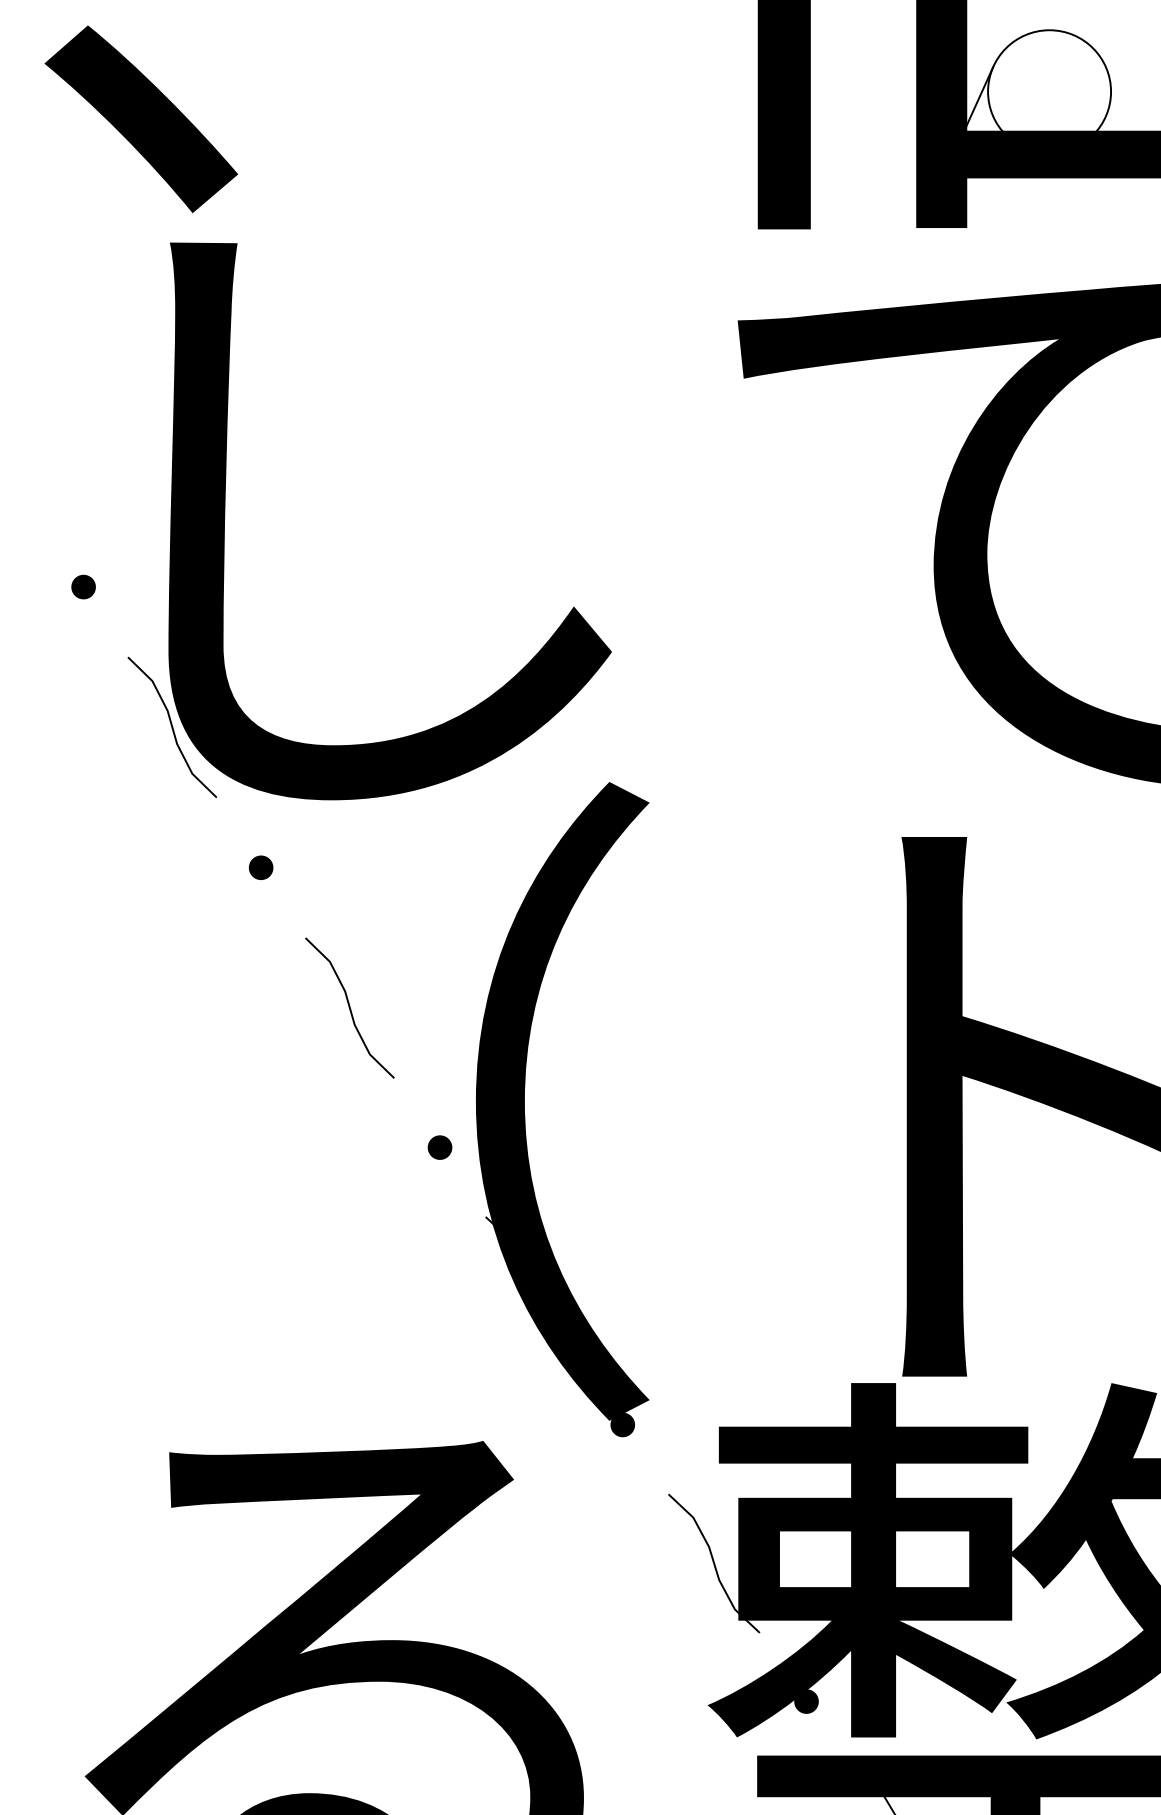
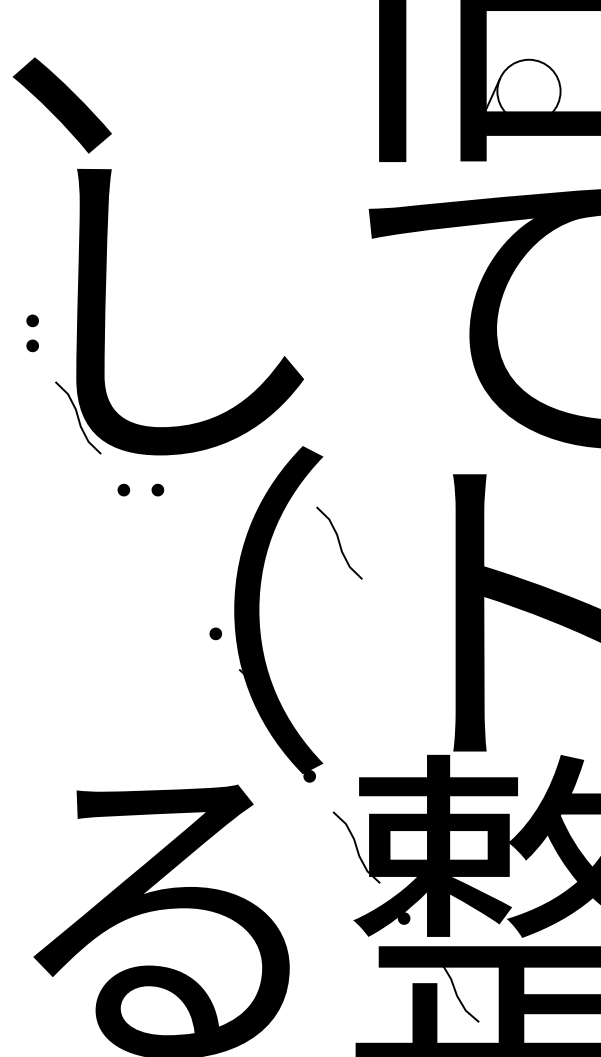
part: (83, 537) -> (32, 320), added
part: (326, 866) -> (157, 489), added
curve: (349, 1006) -> (339, 542), moved

